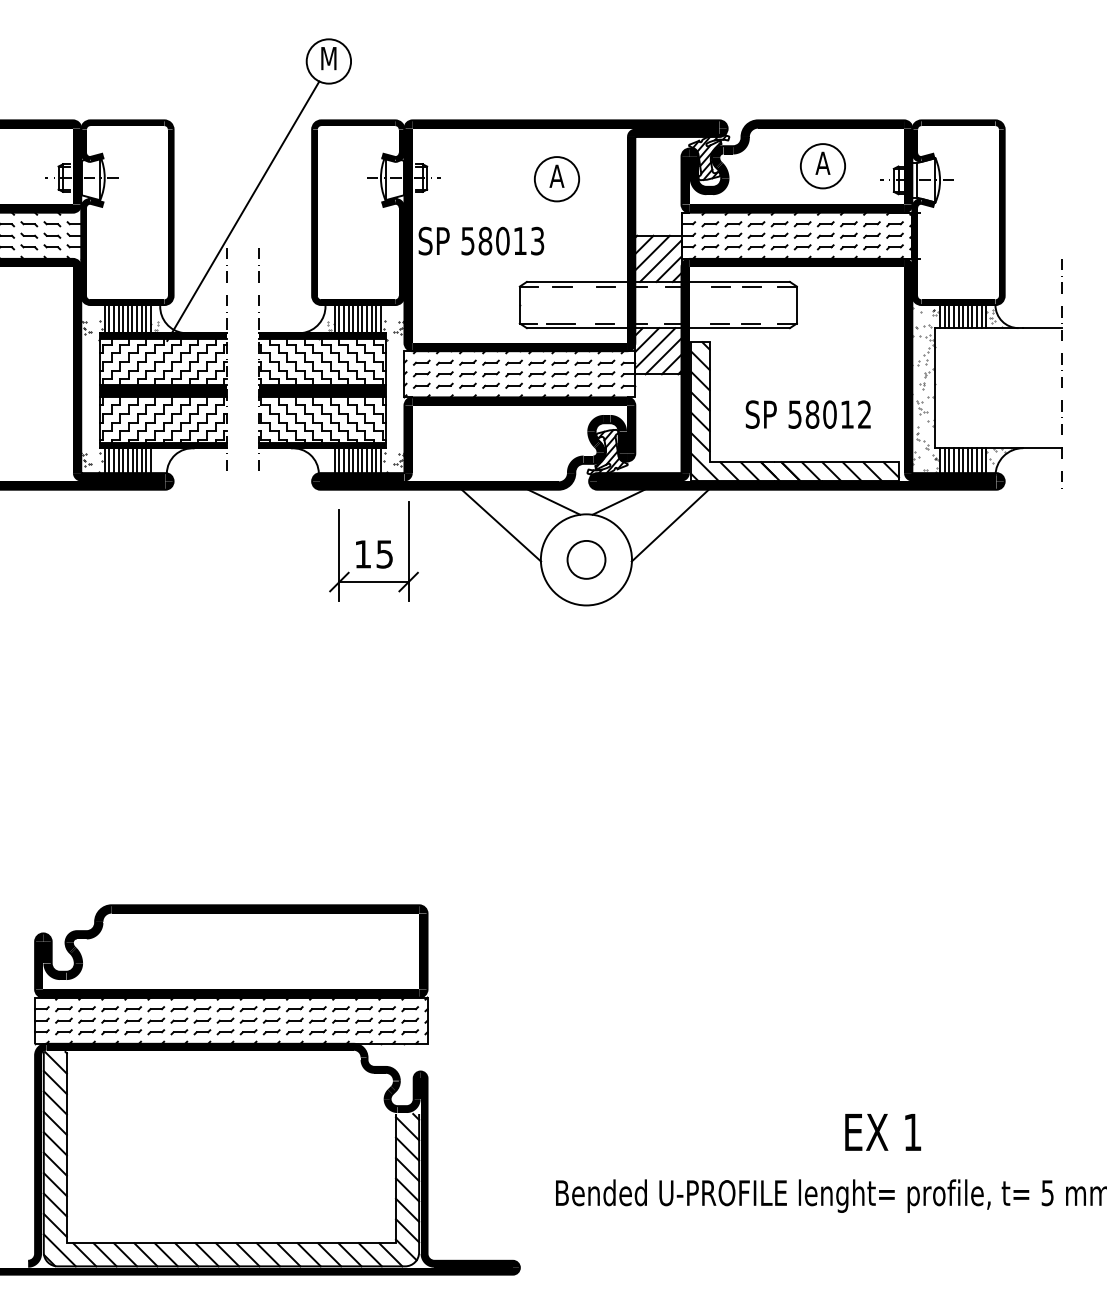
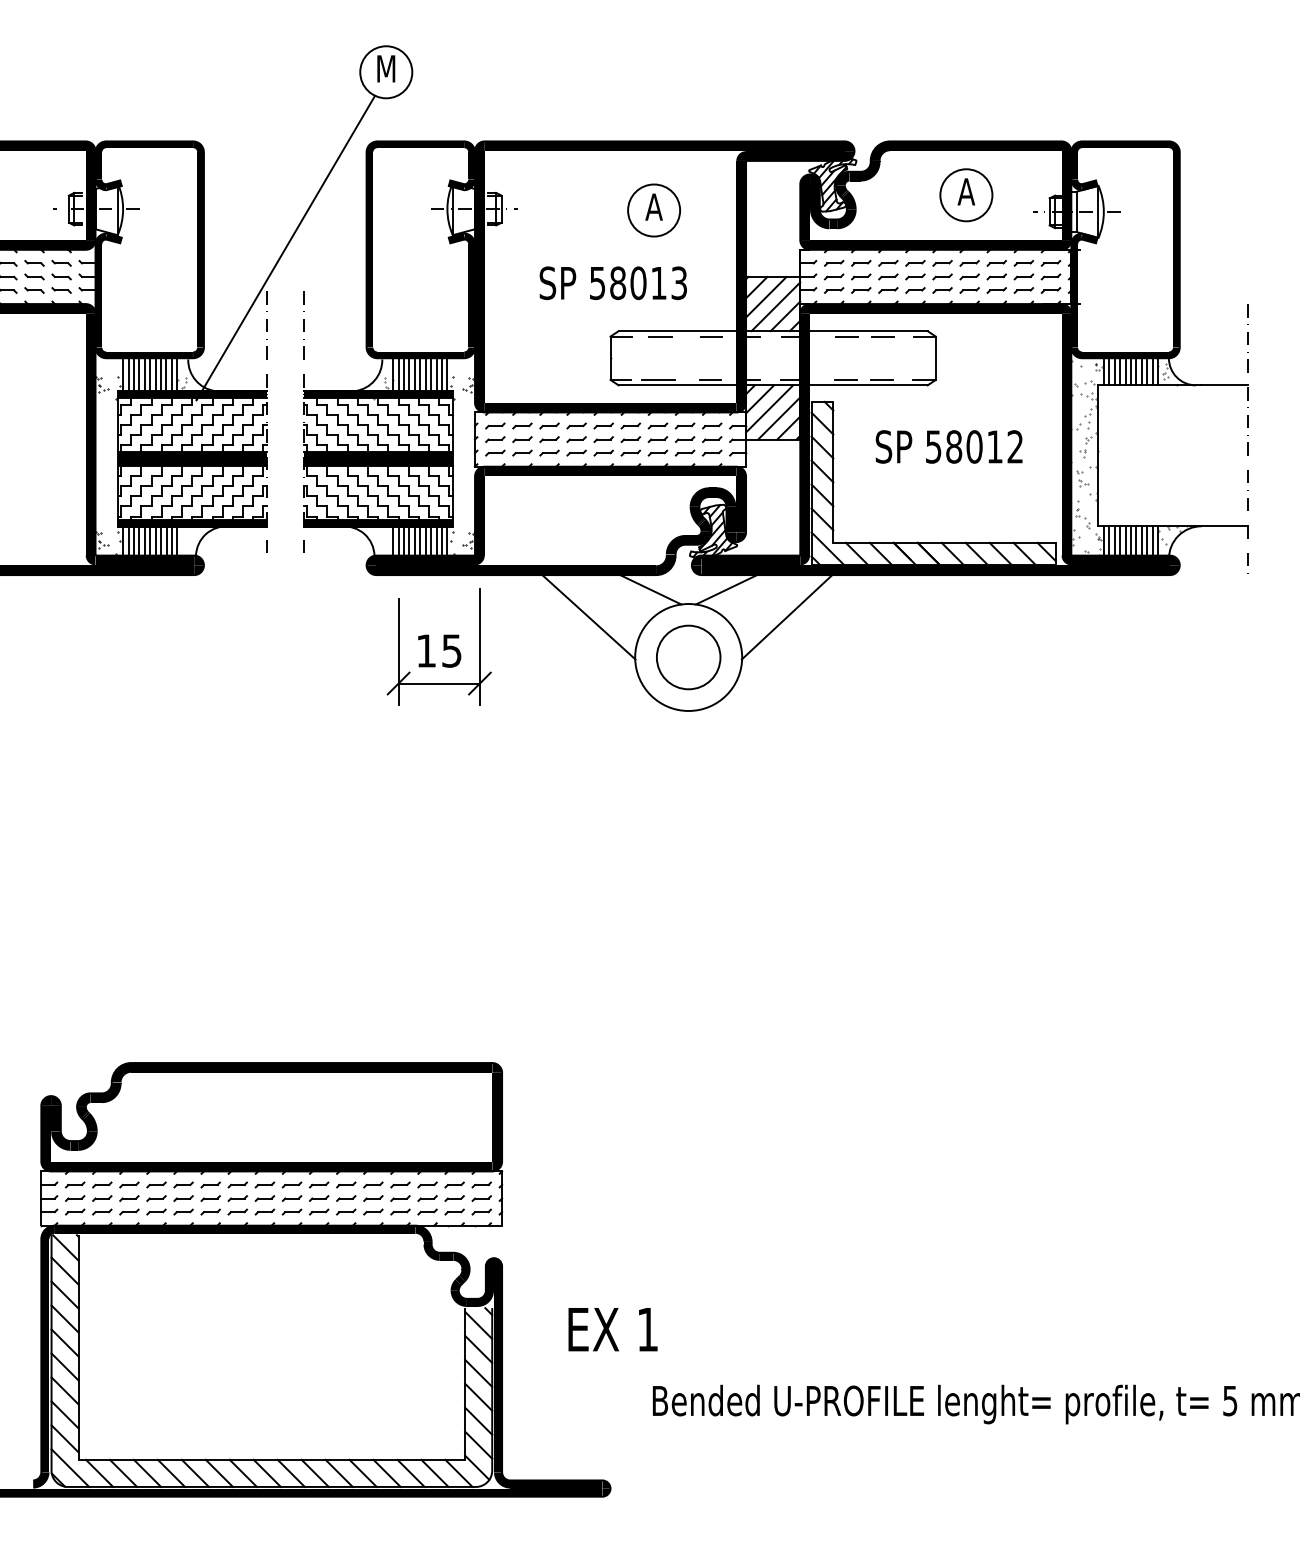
text: (480, 241) -> (612, 283), moved
text: (807, 414) -> (948, 446), moved
circle: (586, 559) -> (688, 657), size x1.43
text: (882, 1132) -> (612, 1329), moved

